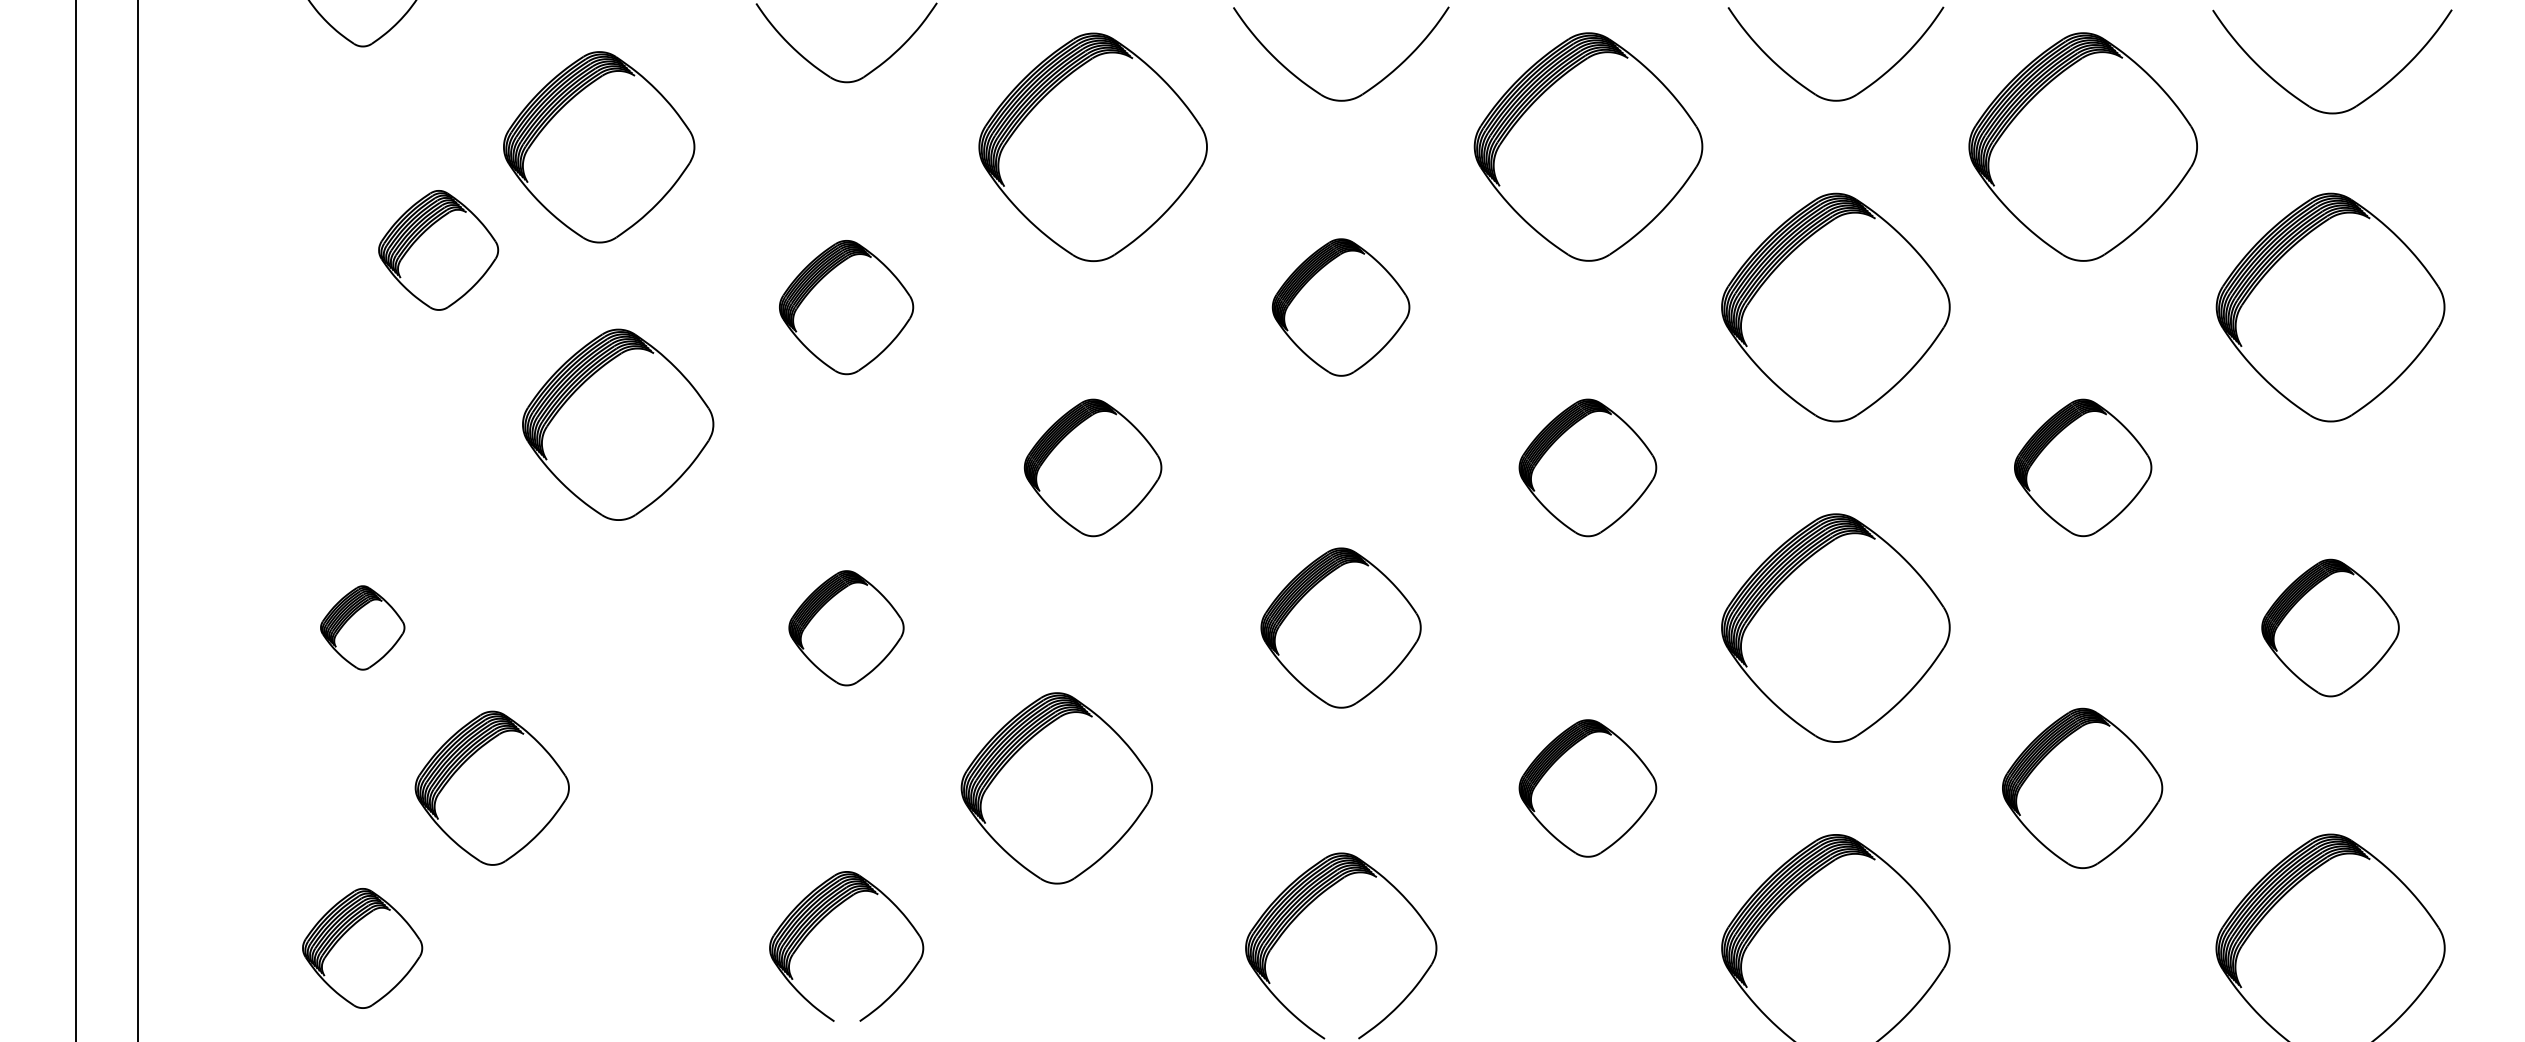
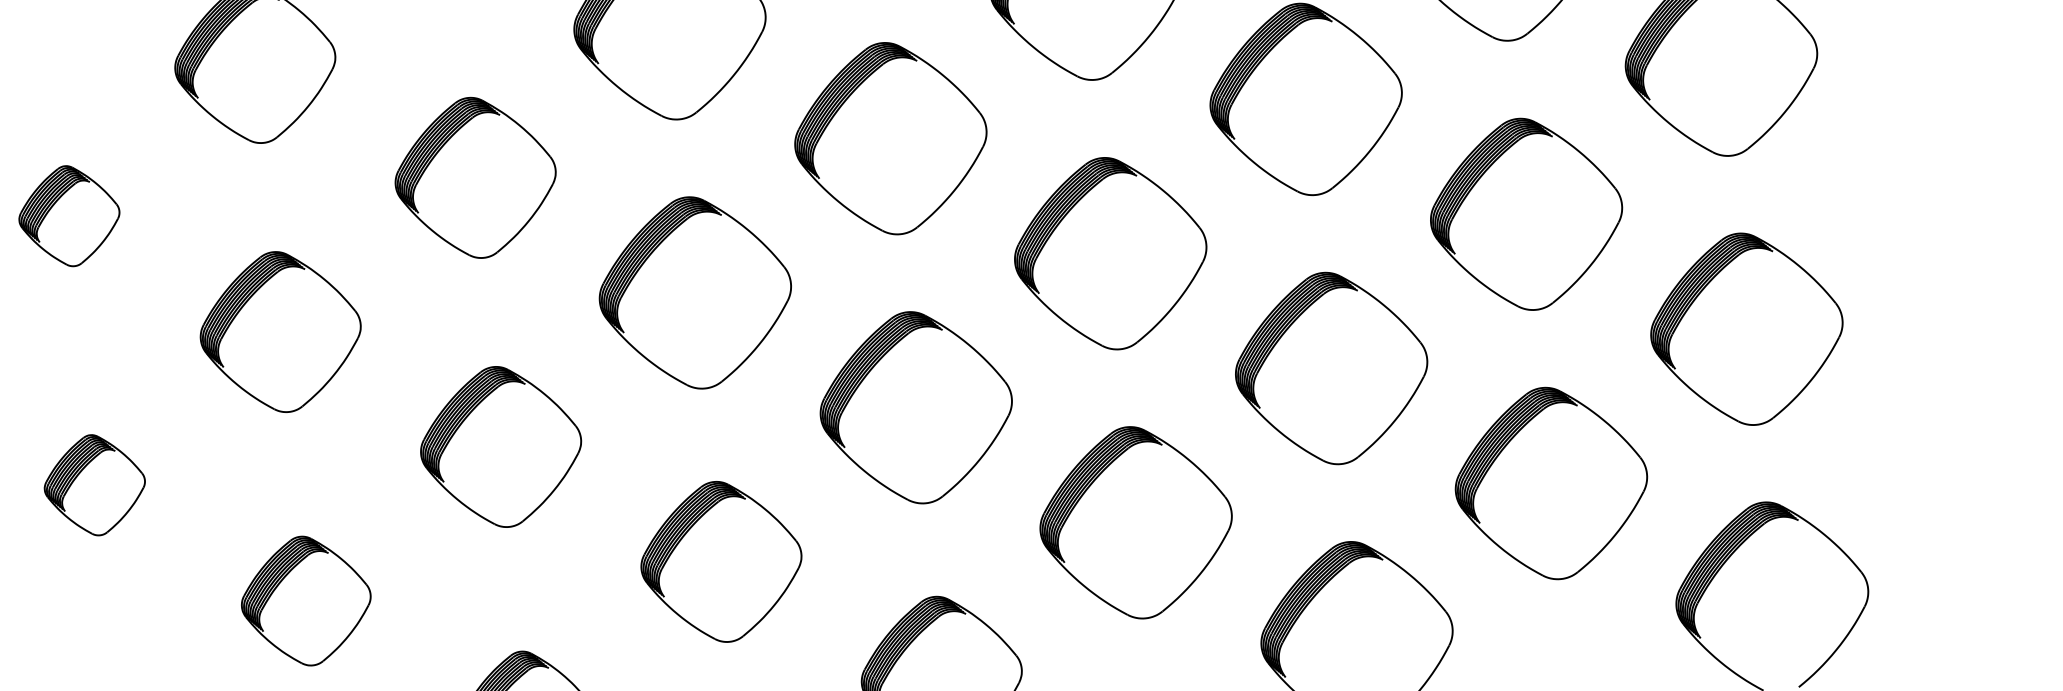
part: (438, 250) -> (69, 216), moved
part: (846, 307) -> (475, 177), size x1.43
part: (1340, 307) -> (890, 138), size x1.67
part: (618, 424) -> (281, 331), moved
part: (1092, 467) -> (694, 292), size x1.67
part: (1587, 467) -> (1110, 253), size x1.67
part: (2082, 467) -> (1525, 214), size x1.67
part: (362, 627) -> (94, 484), size x1.43
part: (1340, 627) -> (915, 407), size x1.43
part: (2330, 627) -> (1746, 328), size x1.67
part: (846, 628) -> (501, 447), size x1.67
part: (491, 787) -> (305, 600), moved
part: (1056, 788) -> (721, 562), moved
part: (1587, 788) -> (1135, 522), size x1.67
part: (2082, 788) -> (1551, 483), size x1.43

